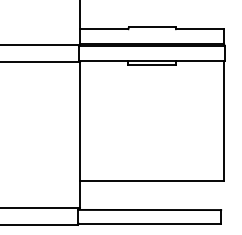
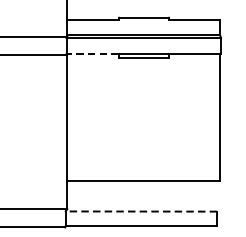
line: (103, 61) -> (92, 54), solid -> dashed
line: (149, 210) -> (141, 212), solid -> dashed

